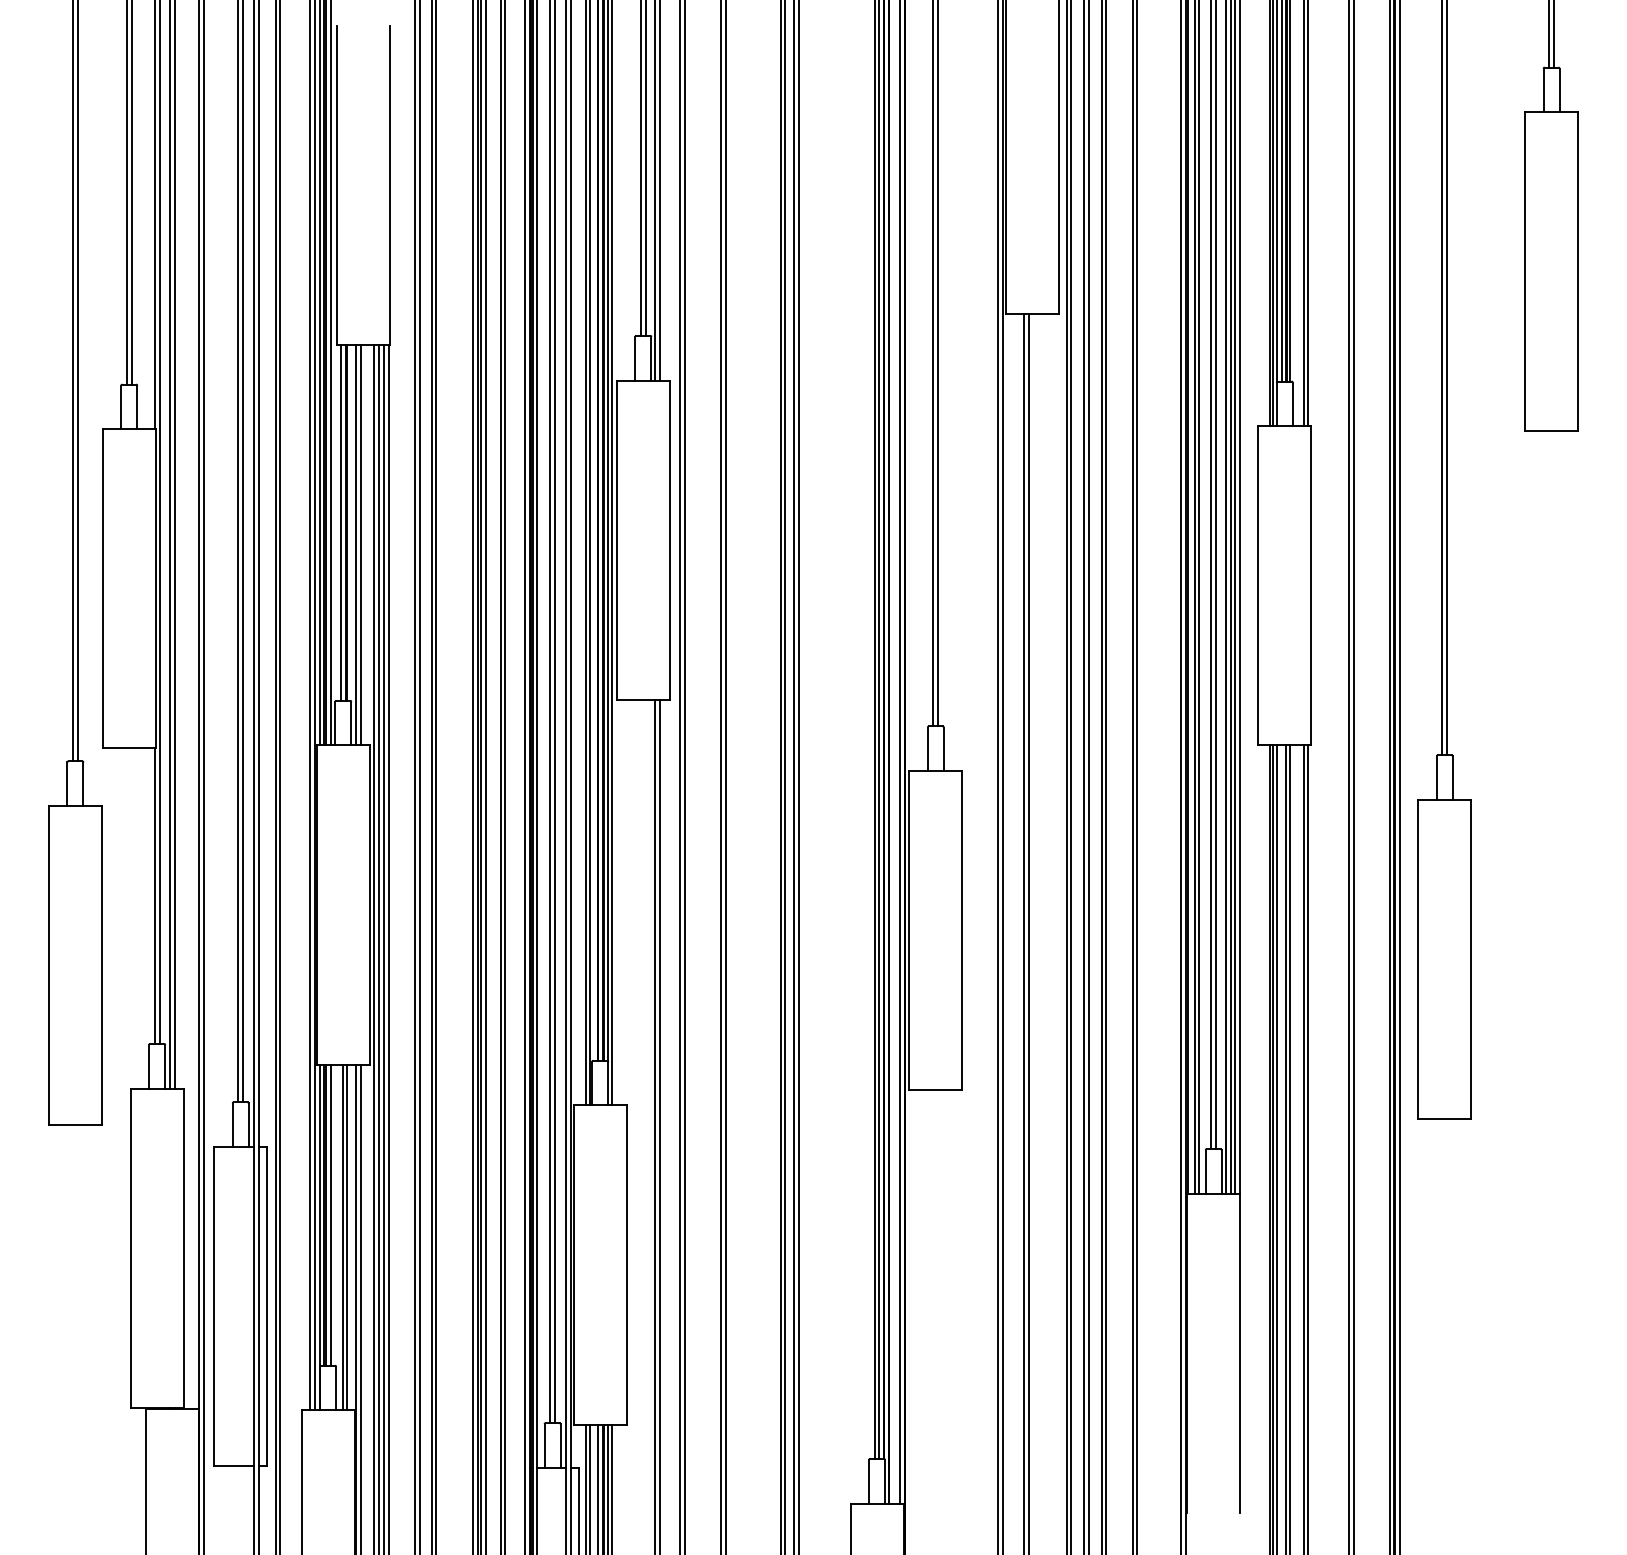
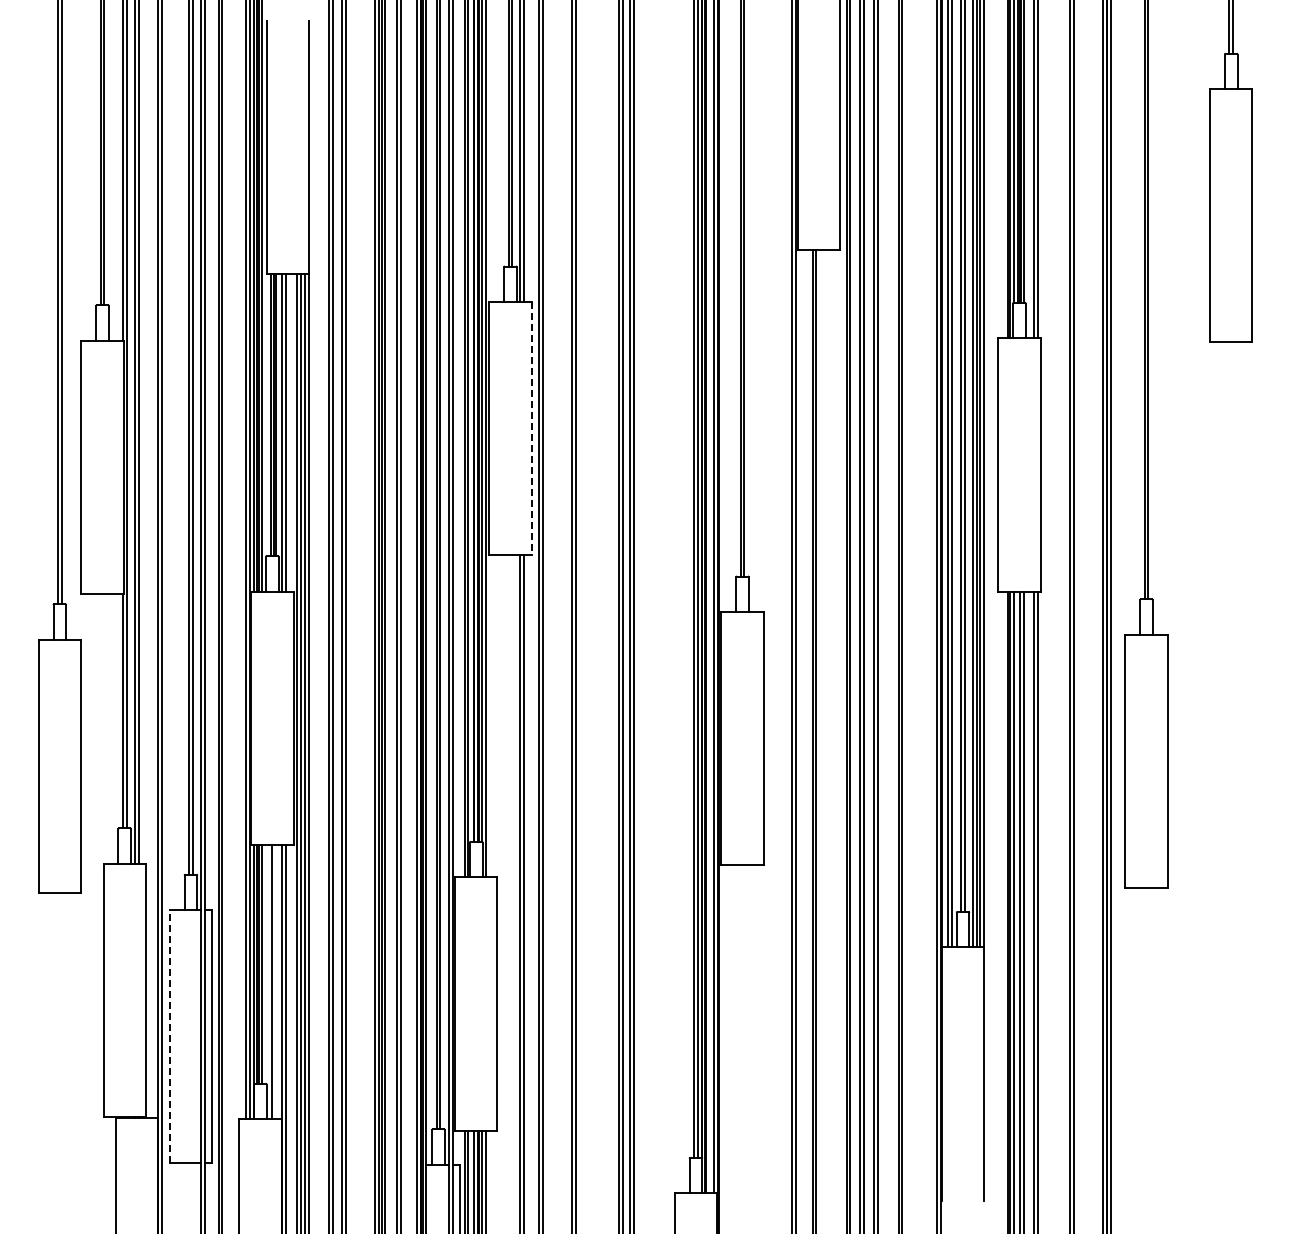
line: (669, 539) -> (531, 428), solid -> dashed
line: (347, 1236) -> (275, 981), removed
line: (213, 1306) -> (169, 1036), solid -> dashed

